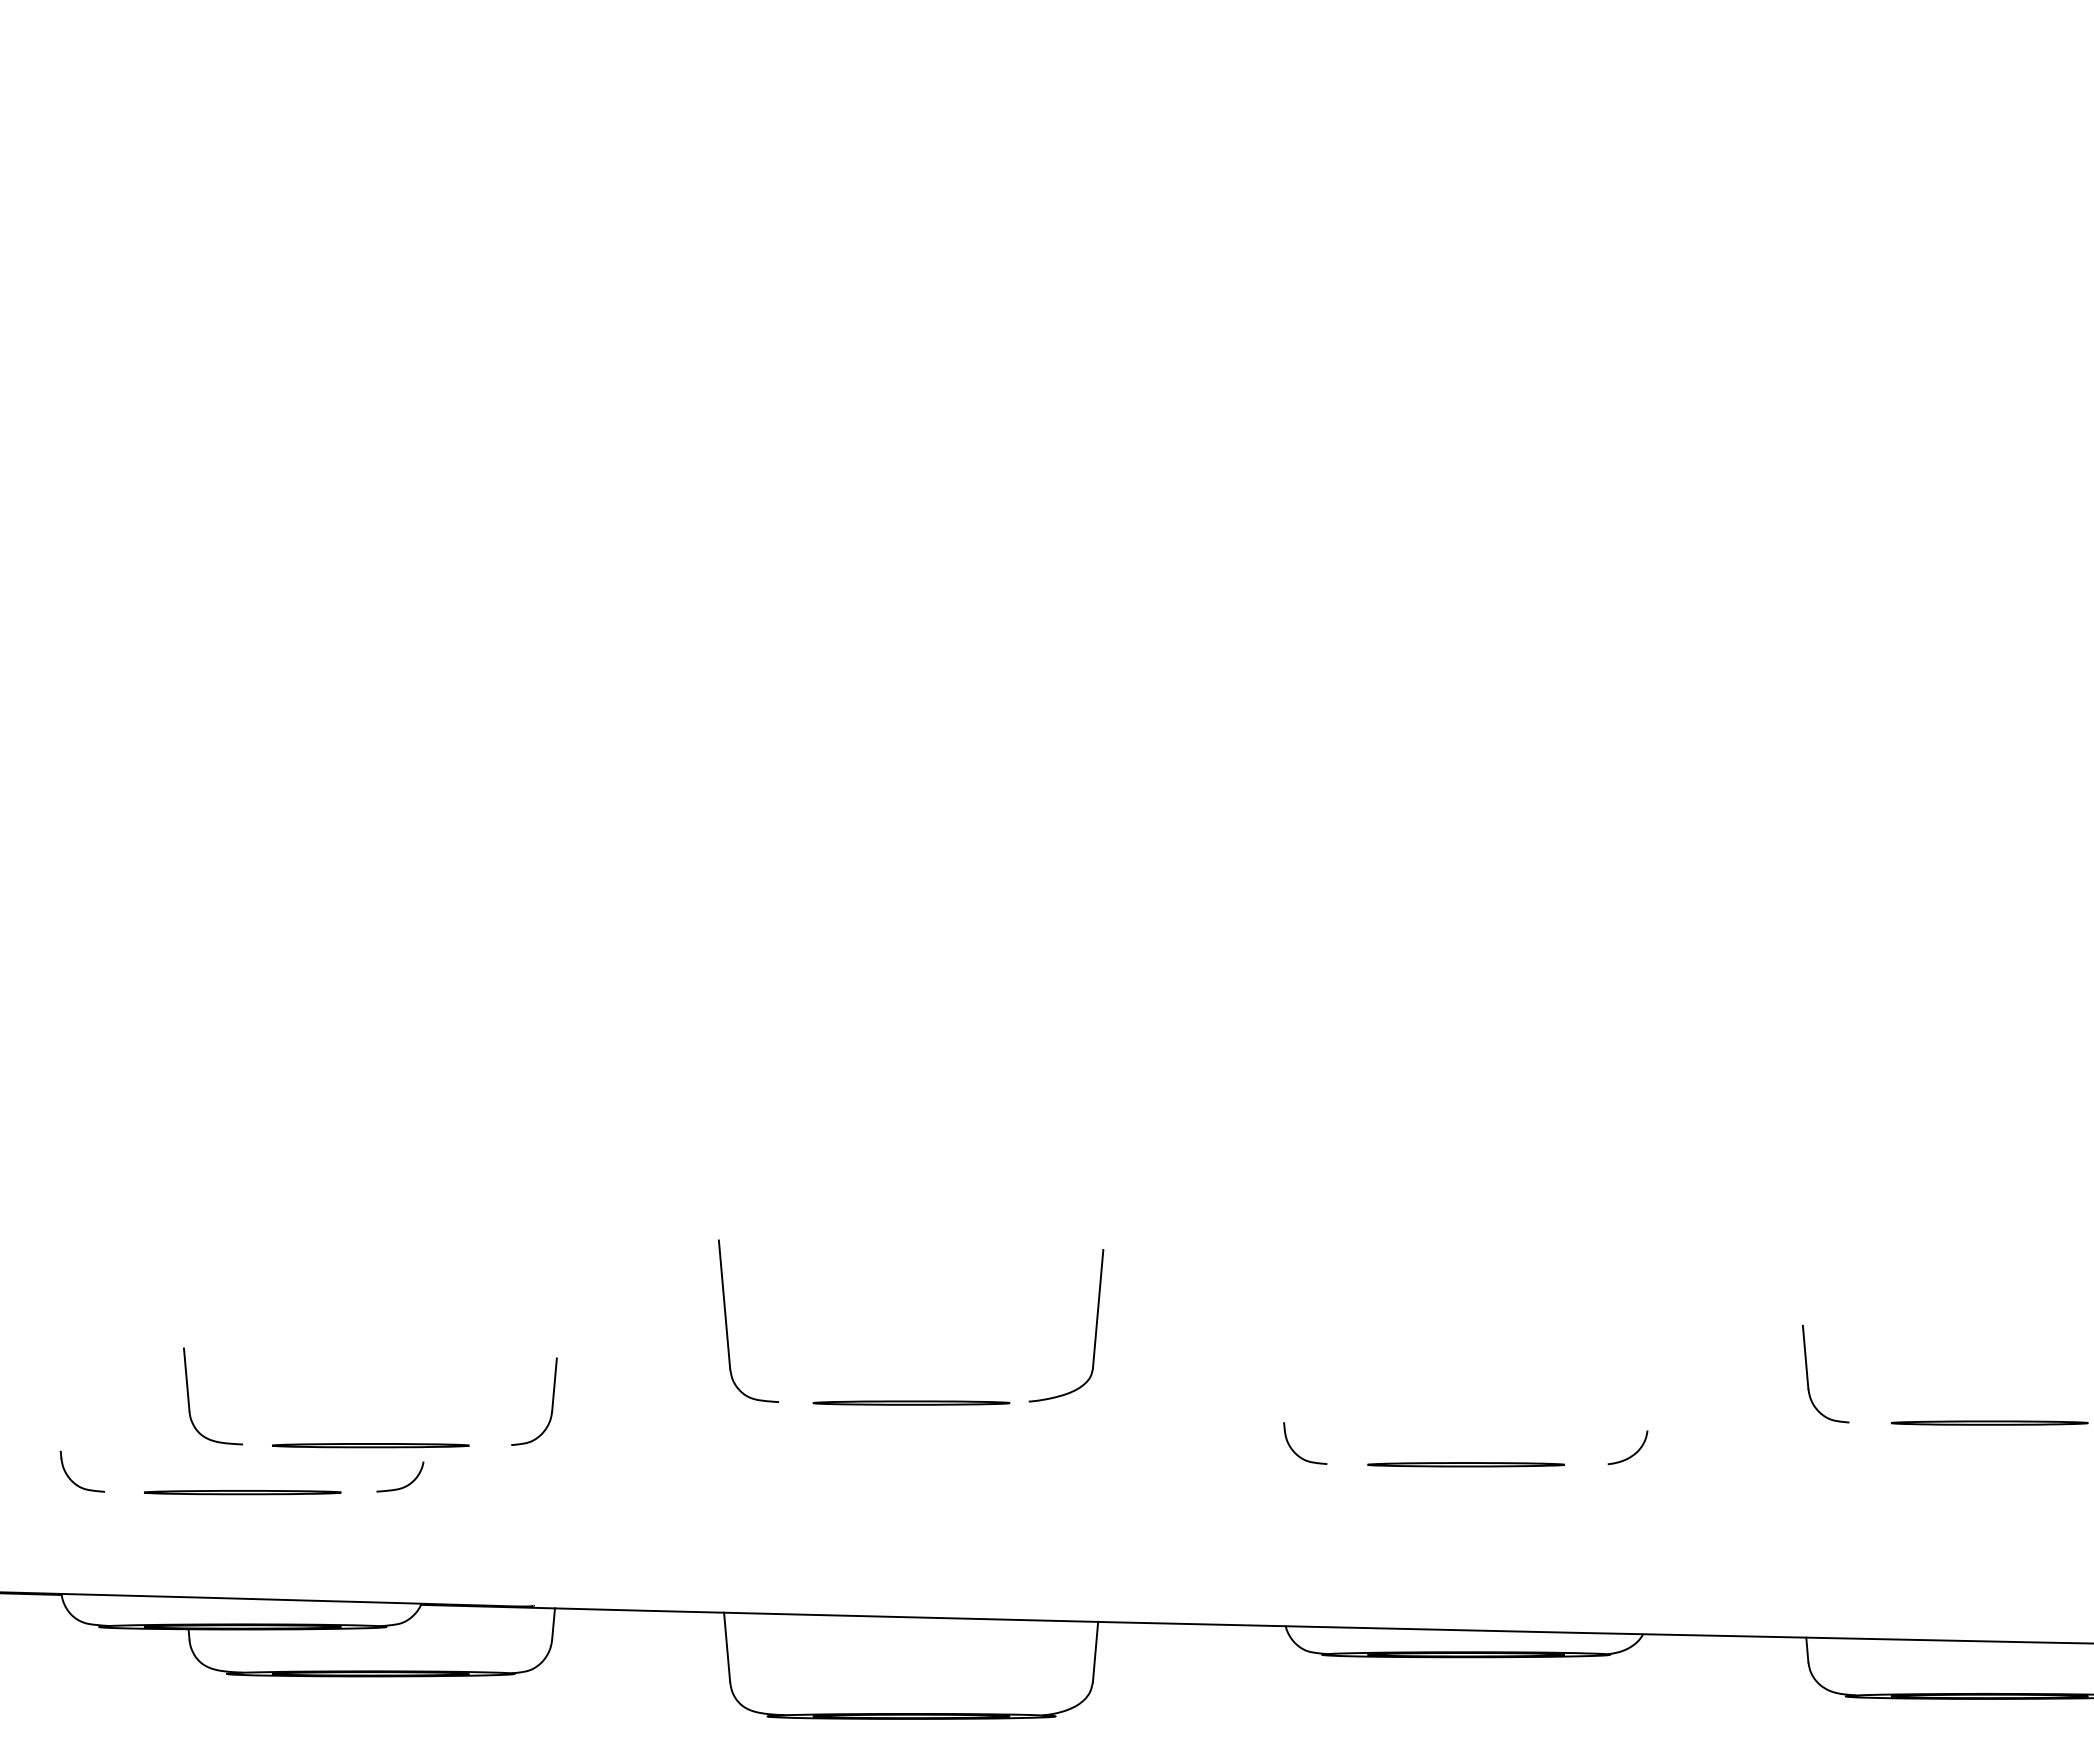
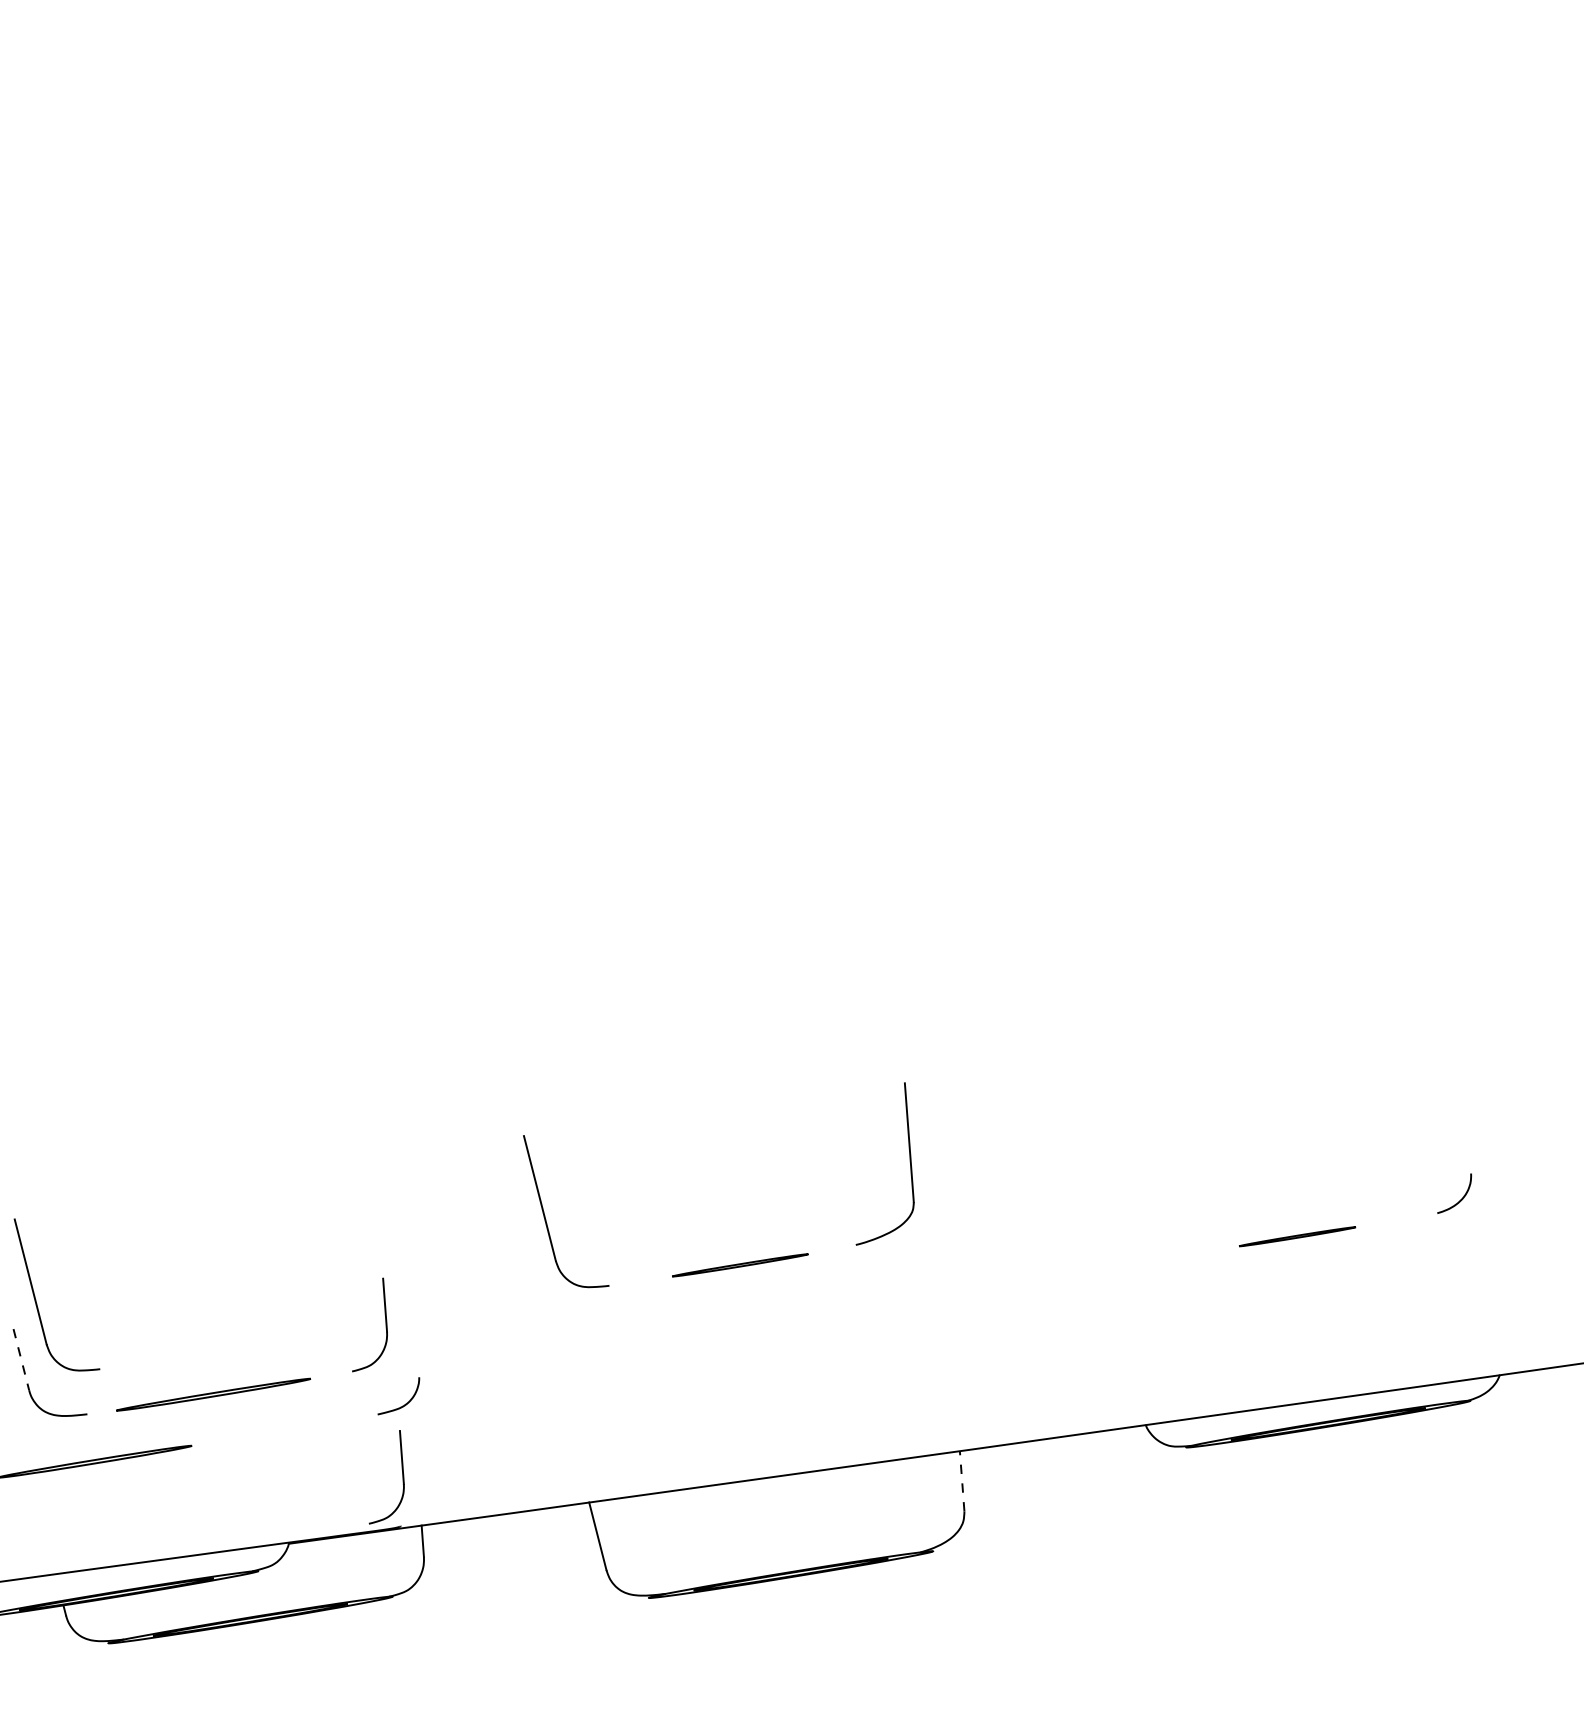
part: (211, 1323) -> (36, 1299), added
line: (186, 1379) -> (21, 1359), solid -> dashed
part: (911, 1402) -> (740, 1264), size x0.7
part: (1294, 1450) -> (1125, 1250), removed
part: (1465, 1464) -> (1296, 1236), size x0.6
curve: (405, 1485) -> (405, 1403), moved
part: (543, 1557) -> (402, 1477), added
line: (1095, 1651) -> (962, 1480), solid -> dashed

